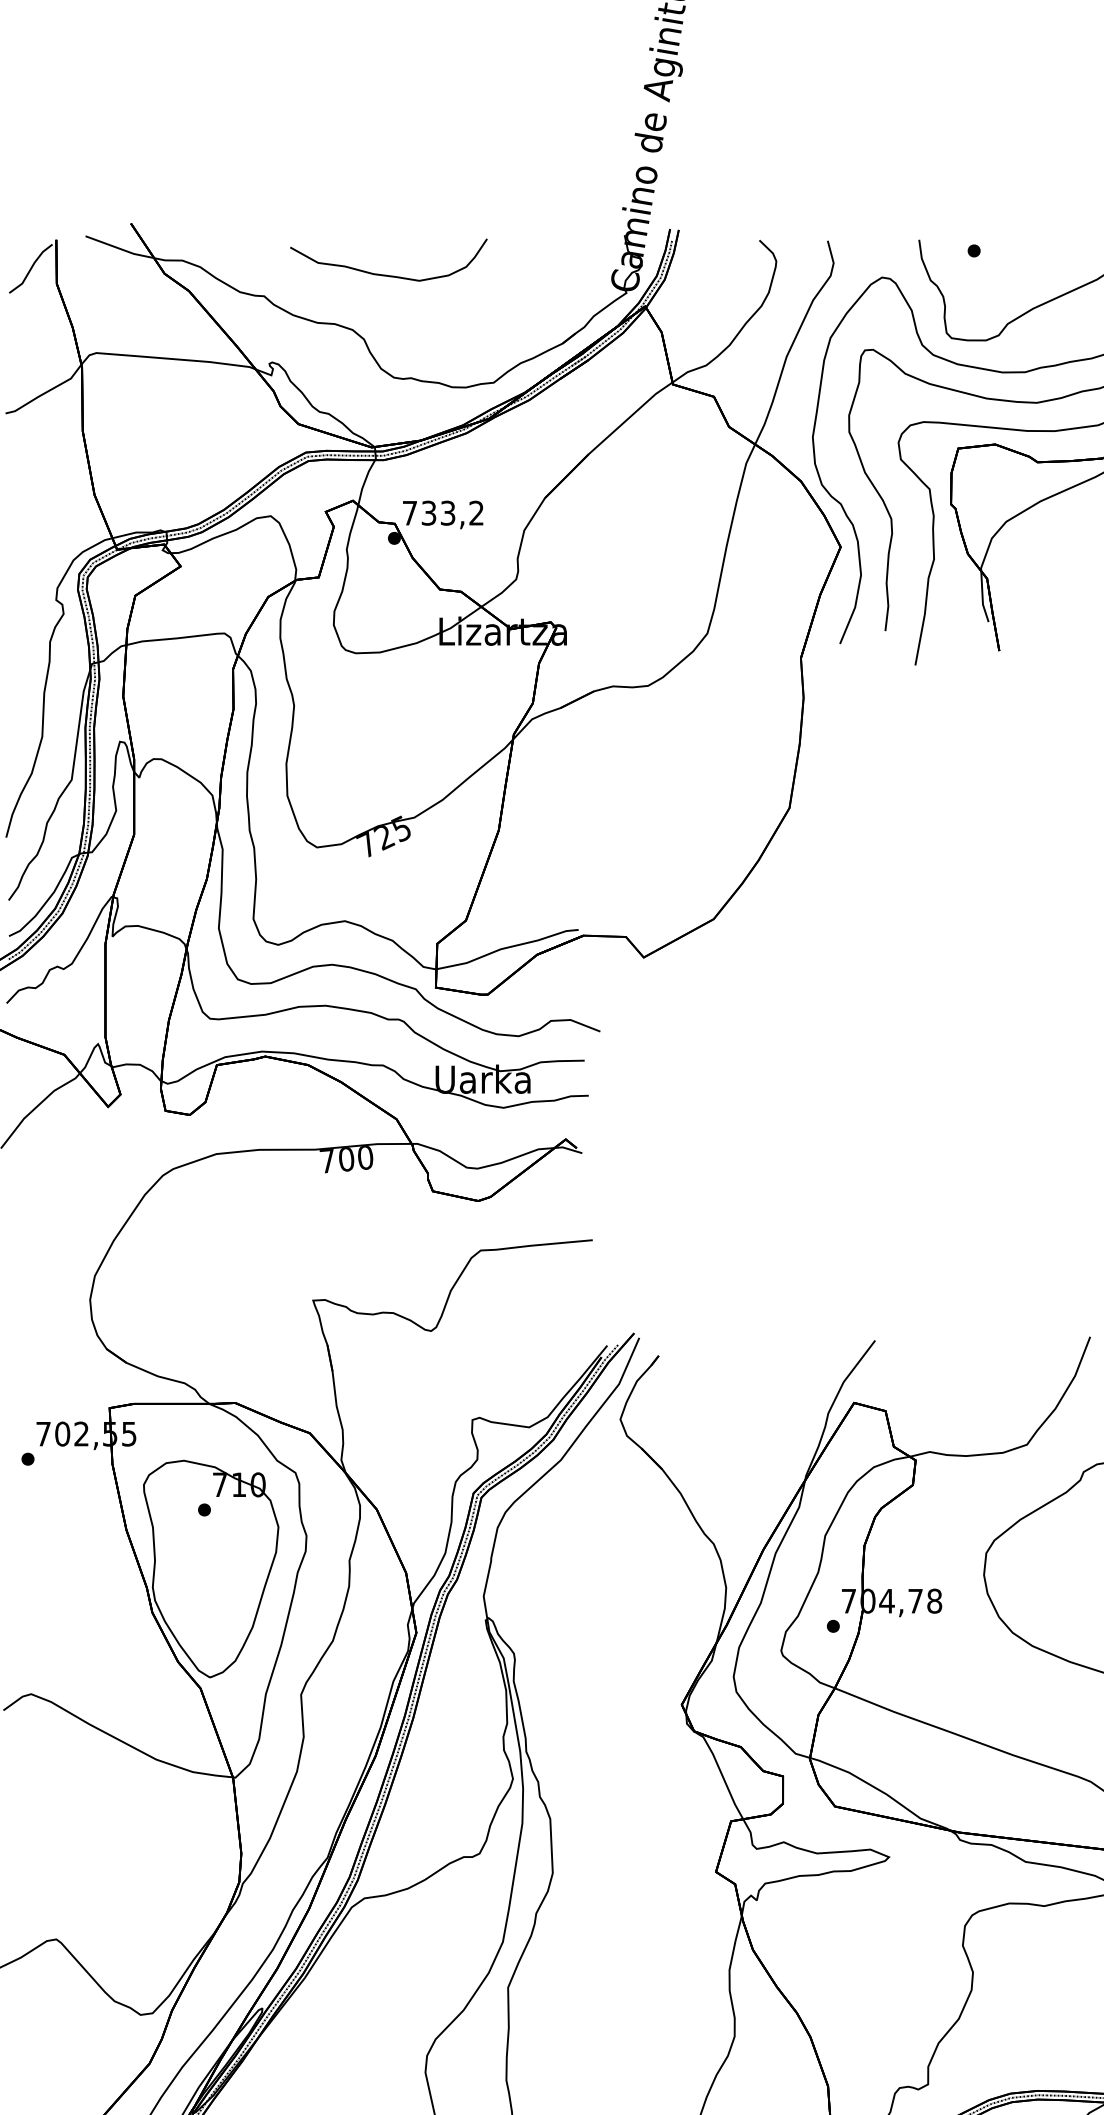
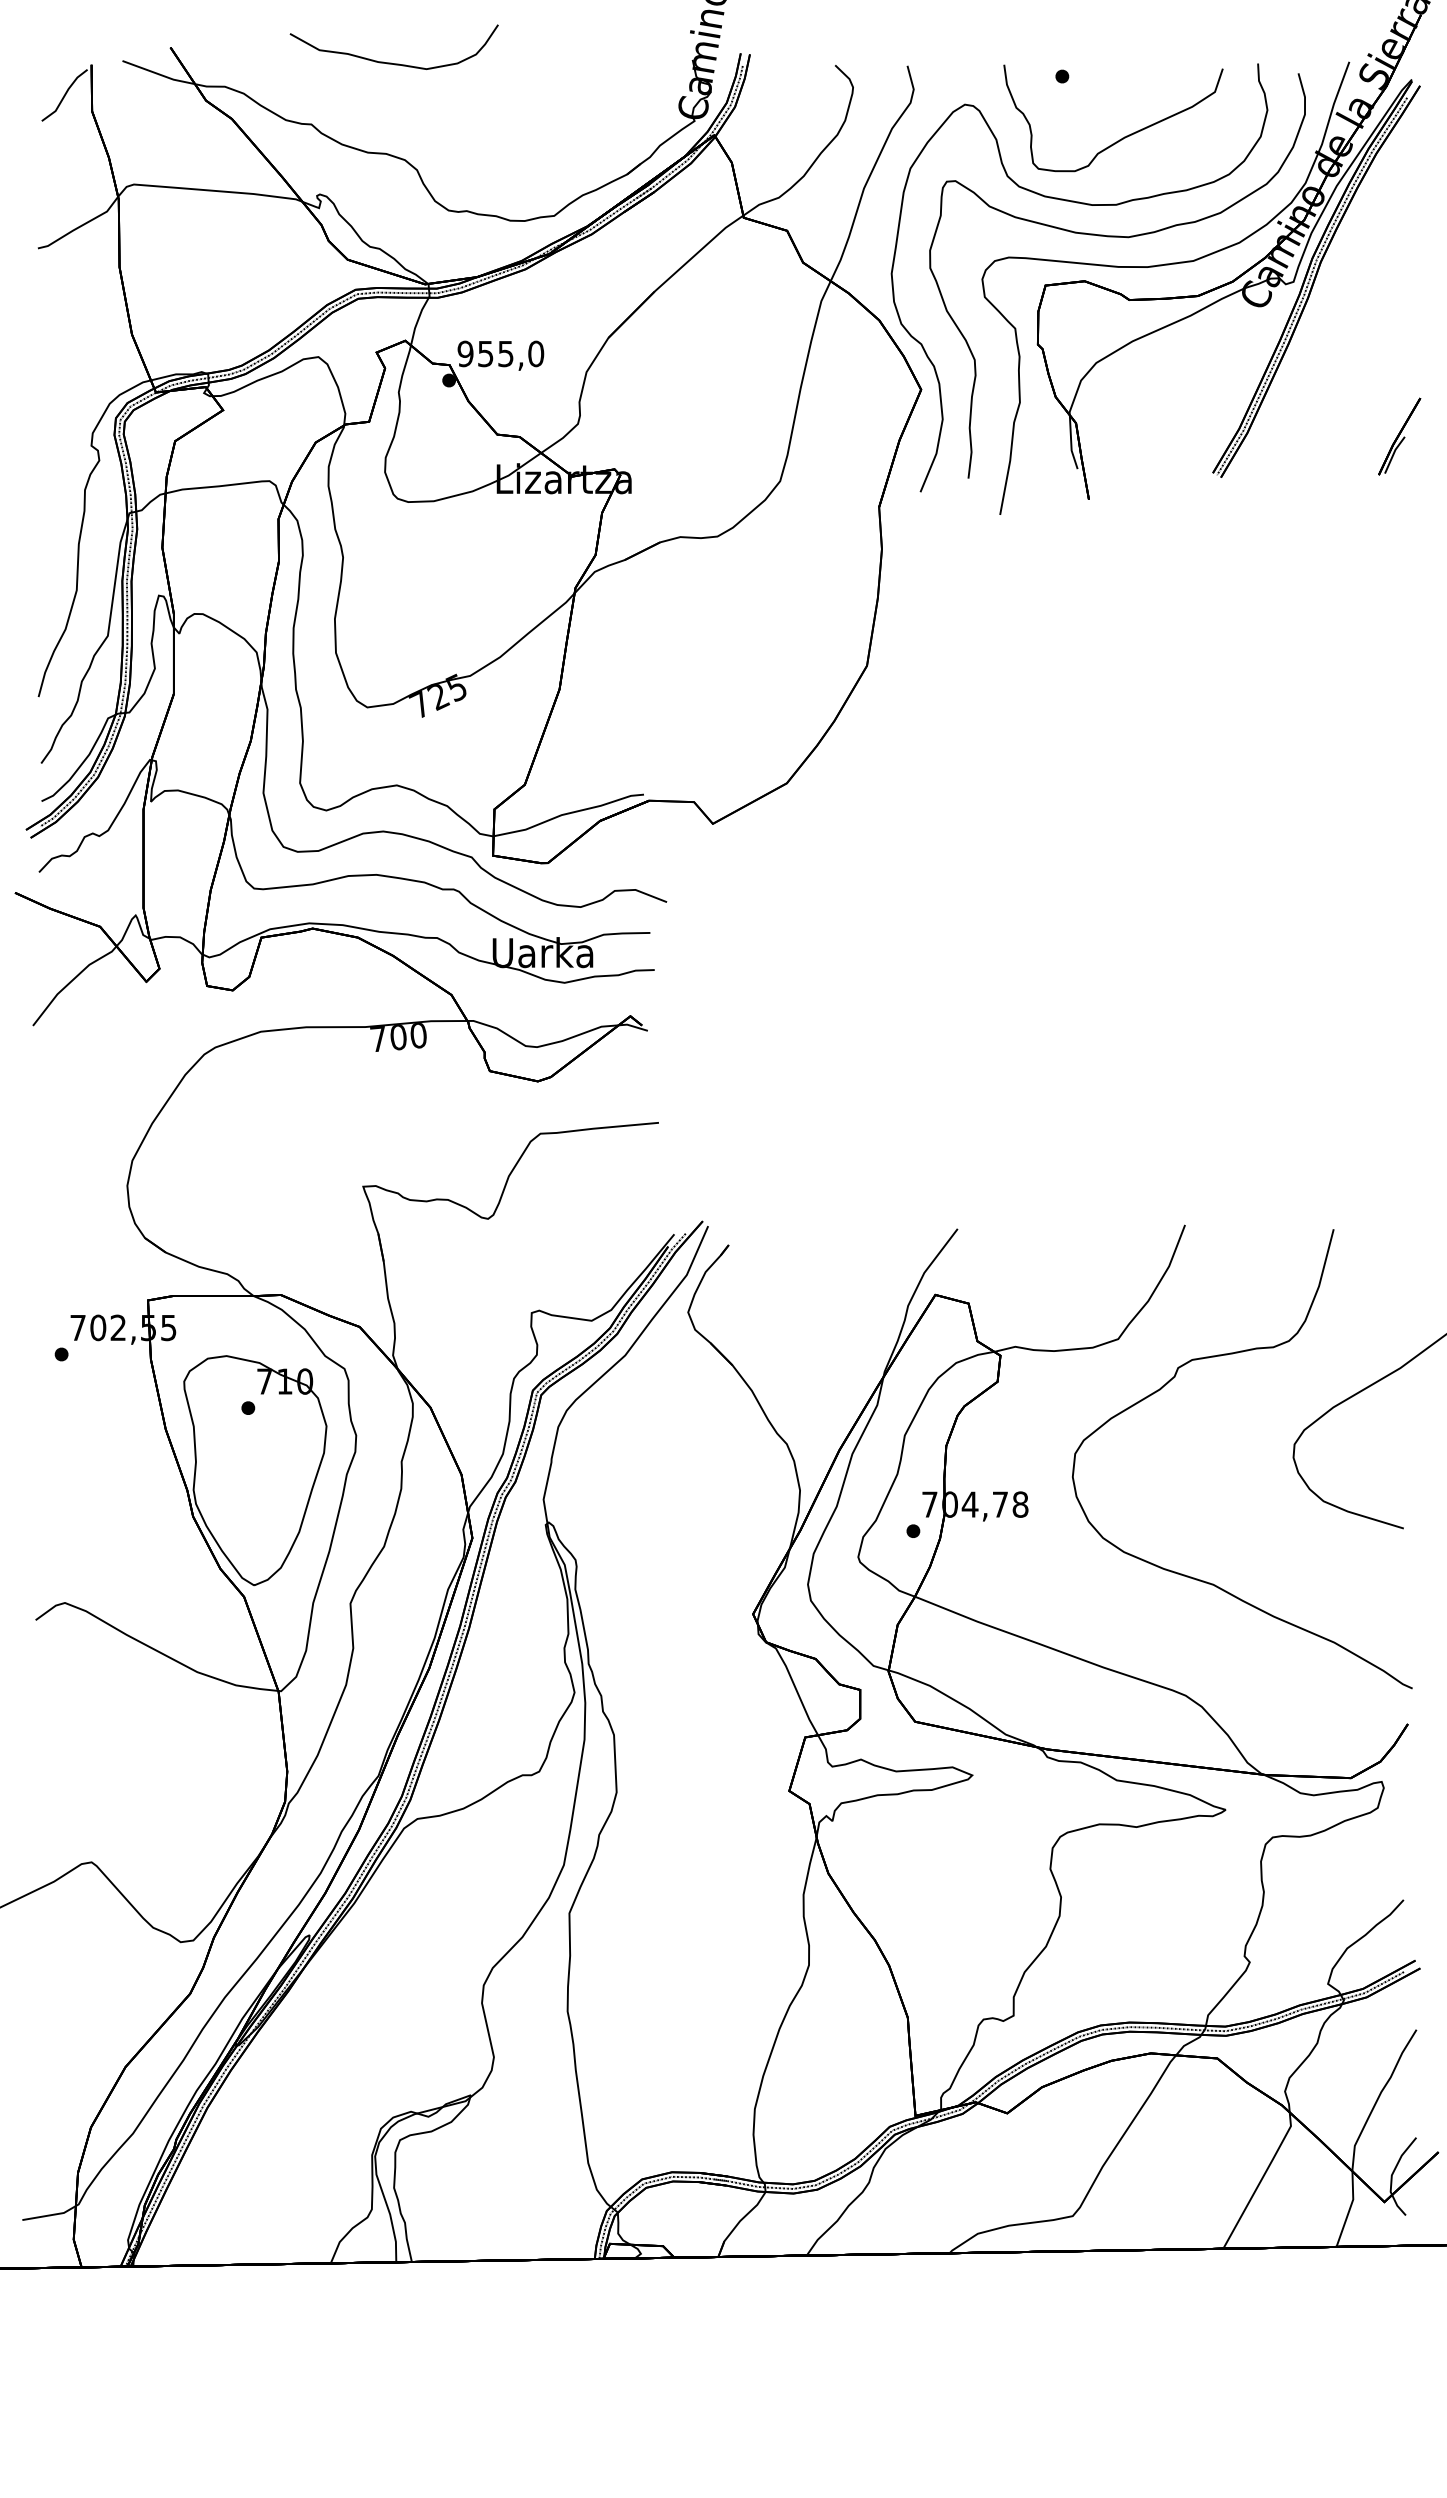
part: (386, 274) -> (391, 62), moved
text: (442, 512) -> (500, 353), 733,2 -> 955,0

